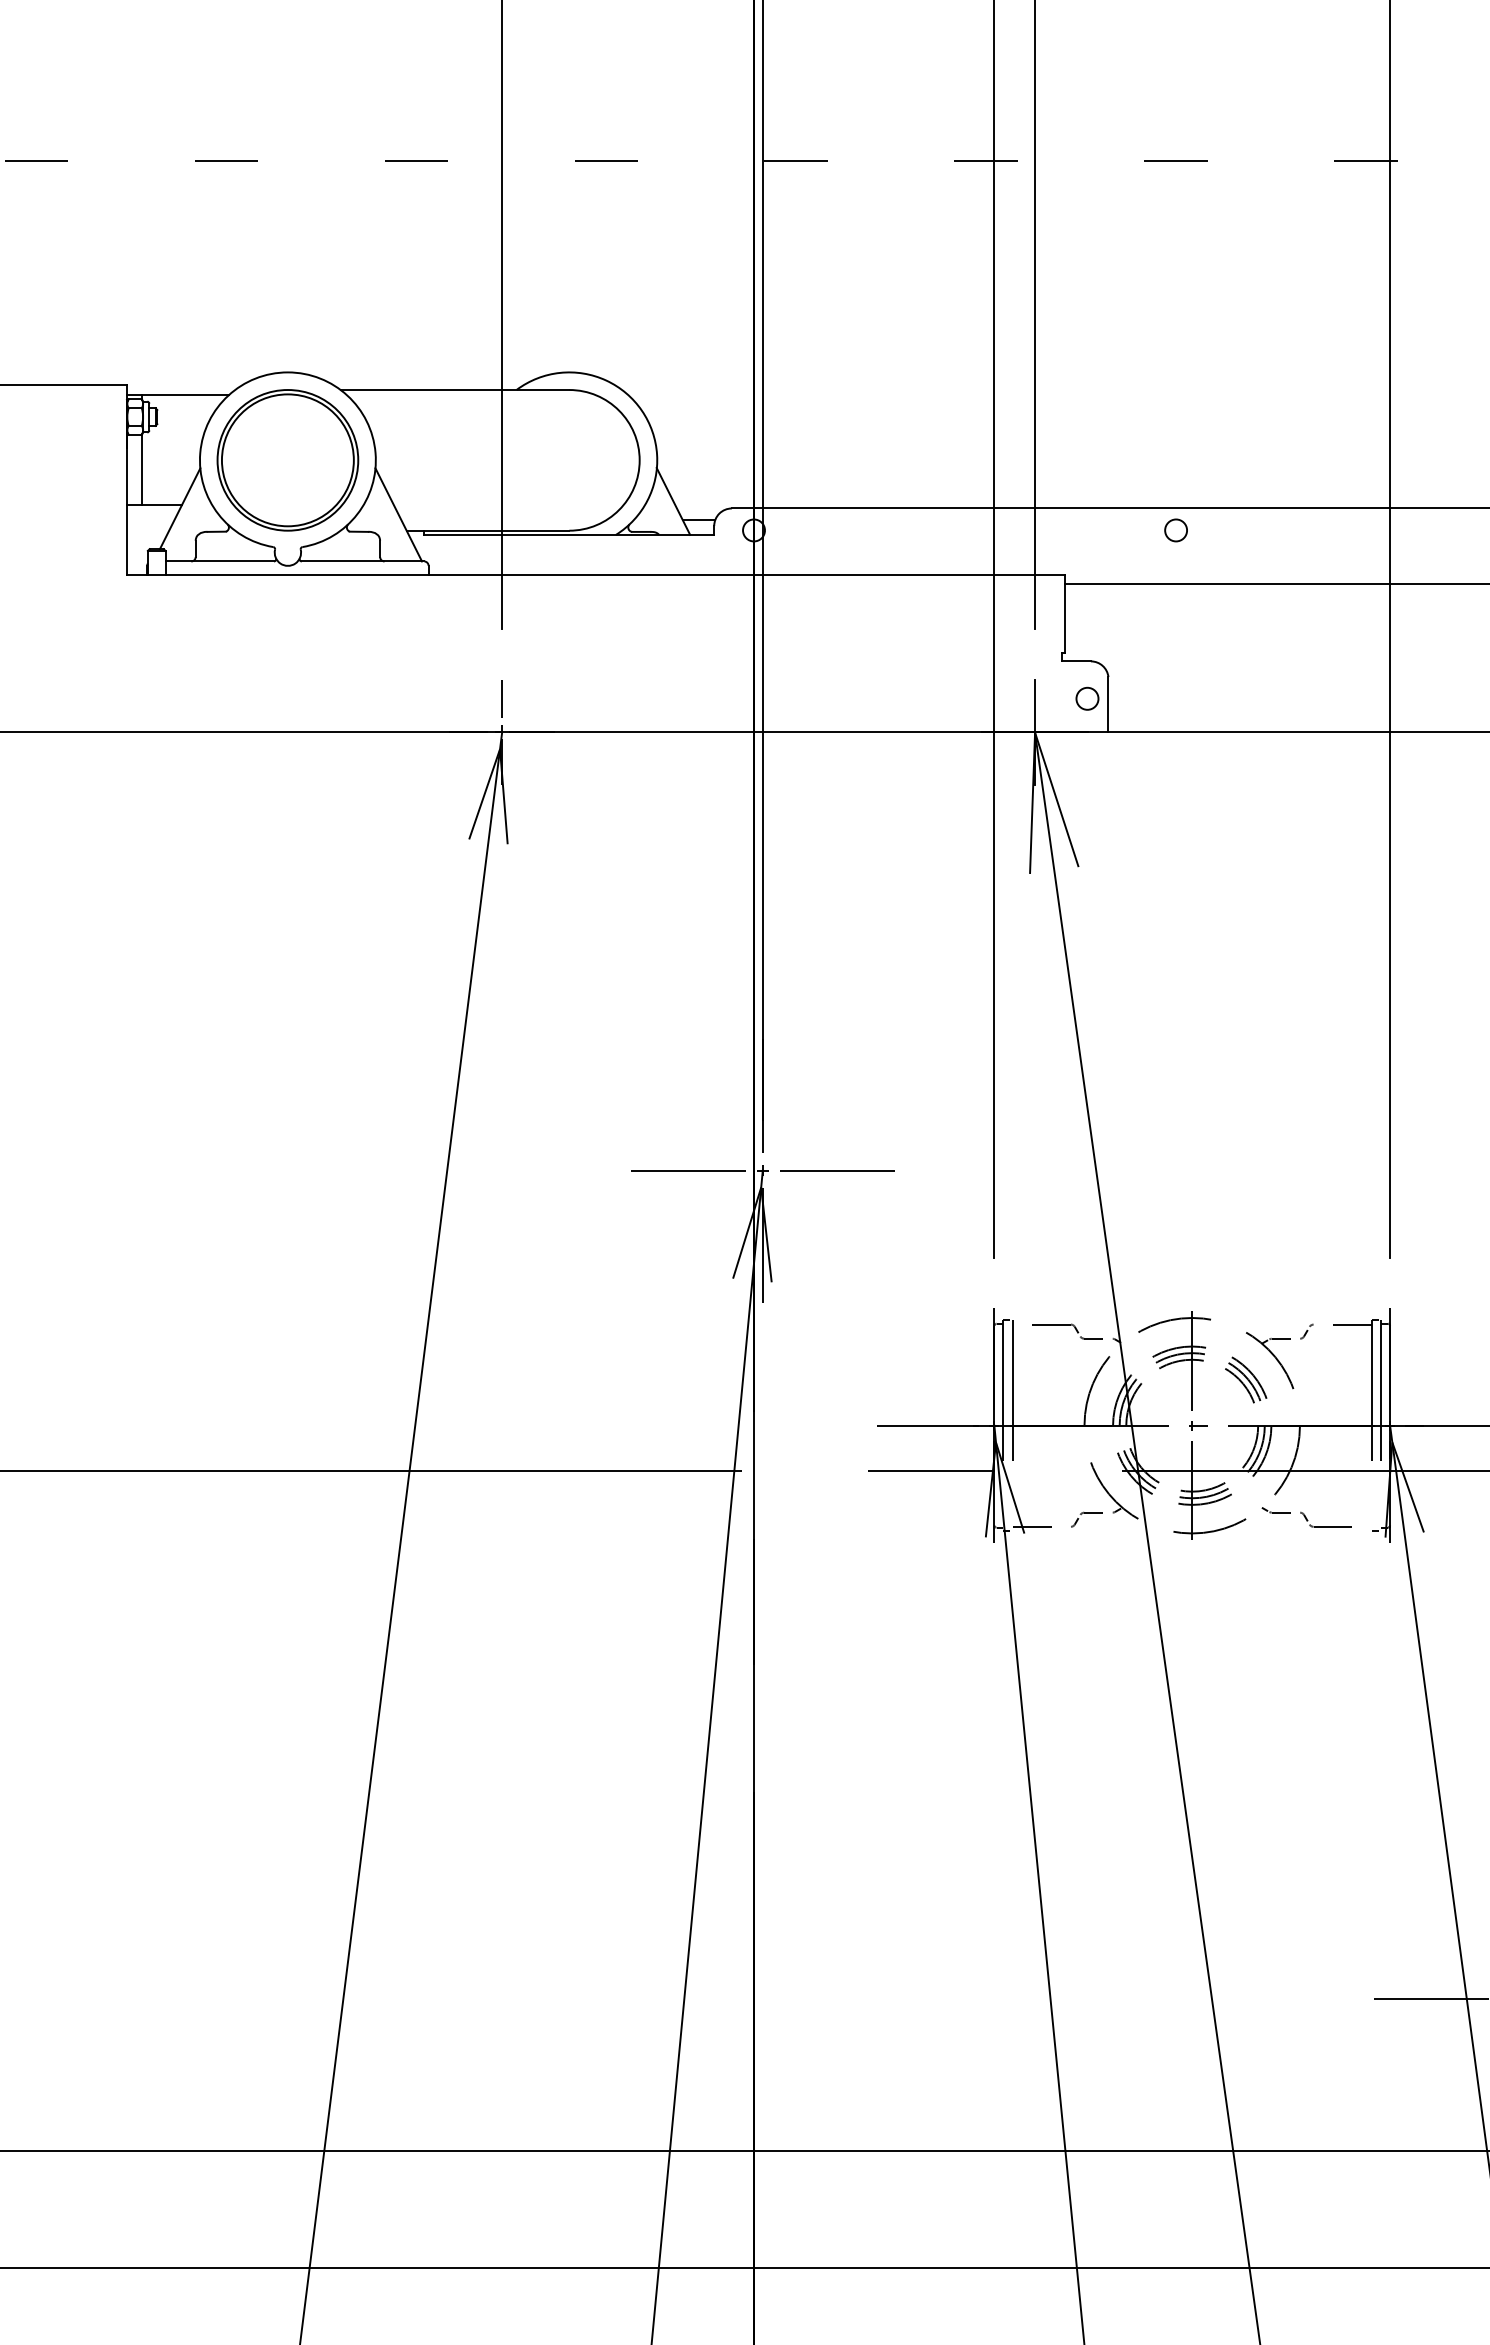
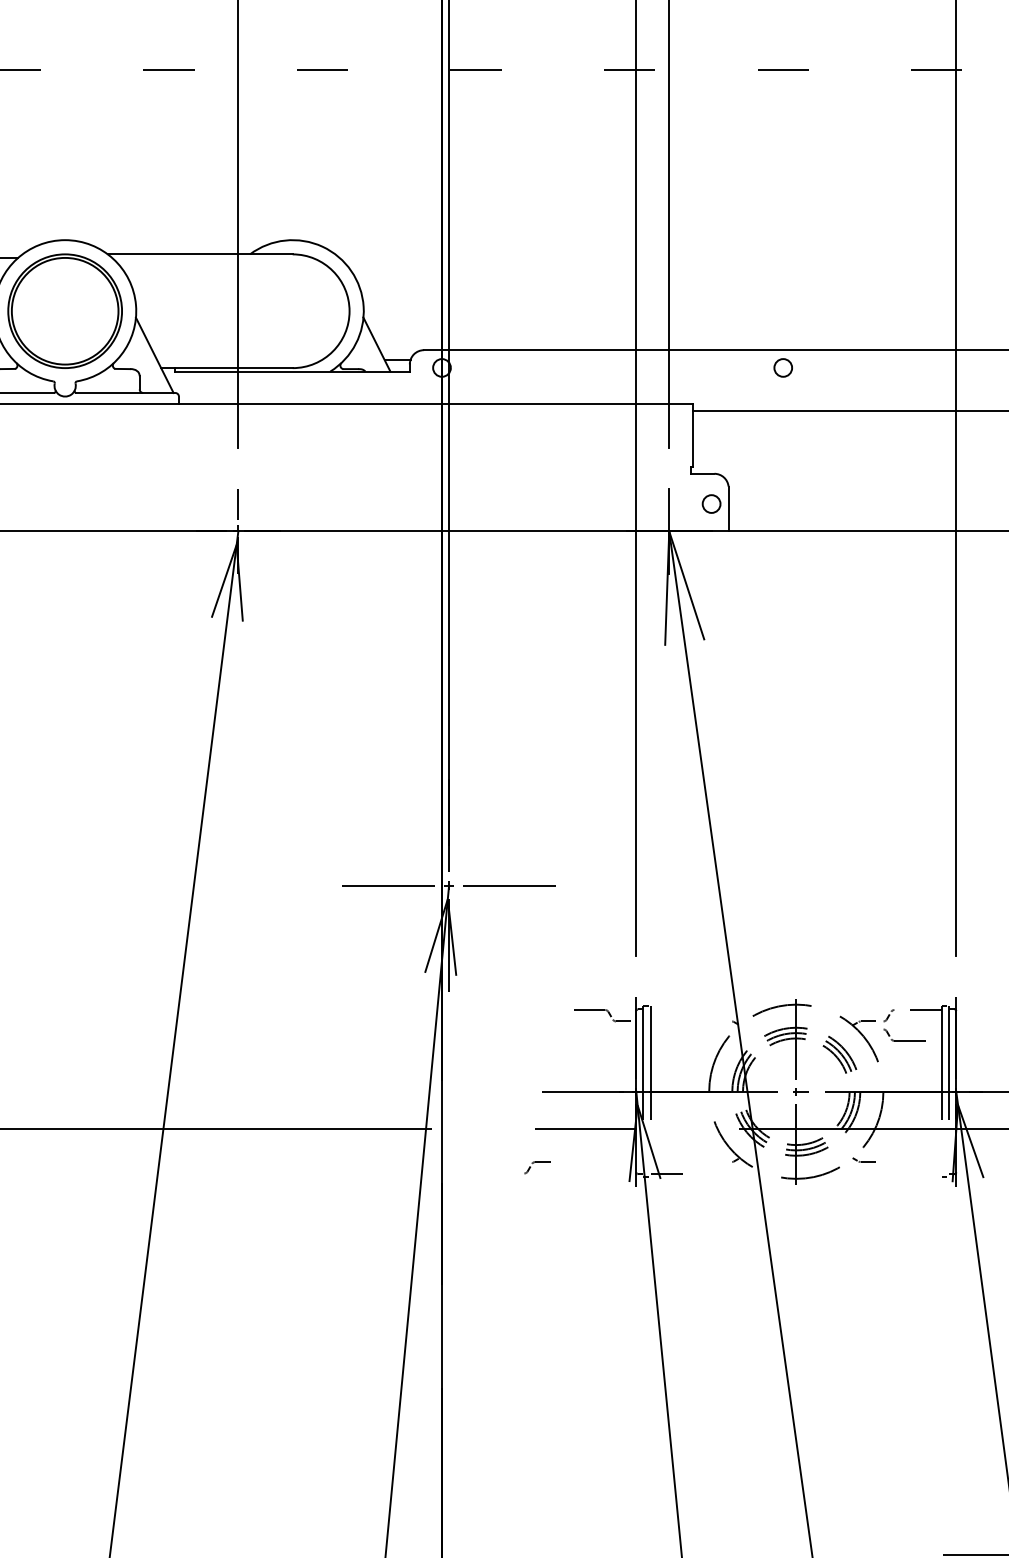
part: (1067, 1331) -> (602, 1015), moved
part: (1086, 1519) -> (537, 1167), moved
part: (1325, 1526) -> (904, 1040), moved

